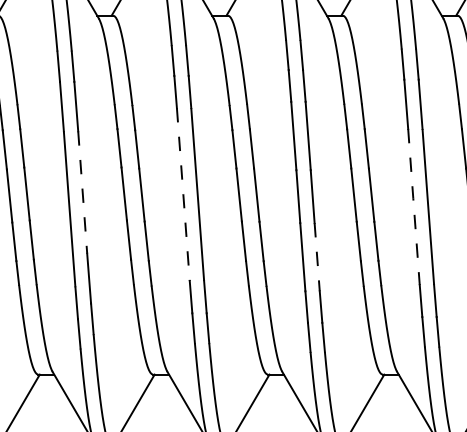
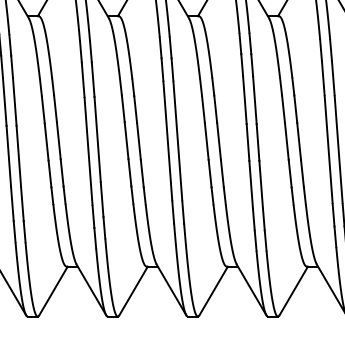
line: (82, 192) -> (97, 139), dashed -> solid
line: (182, 195) -> (167, 141), dashed -> solid
line: (413, 206) -> (328, 149), dashed -> solid
line: (317, 256) -> (261, 184), dashed -> solid

